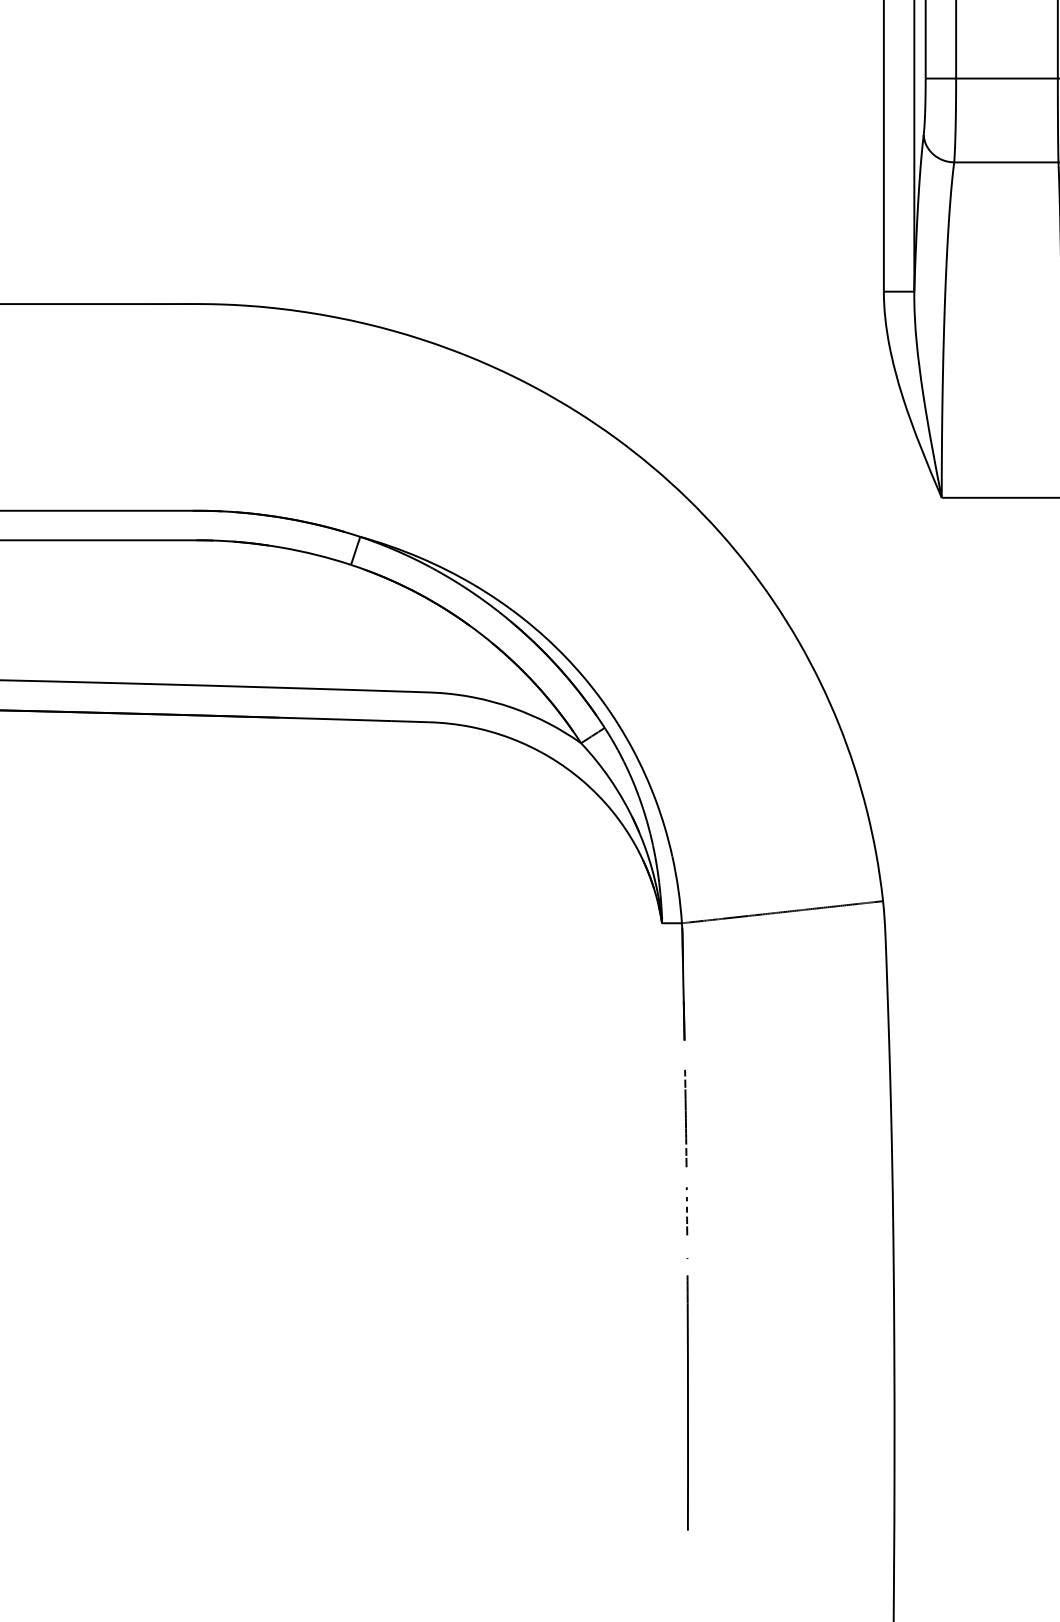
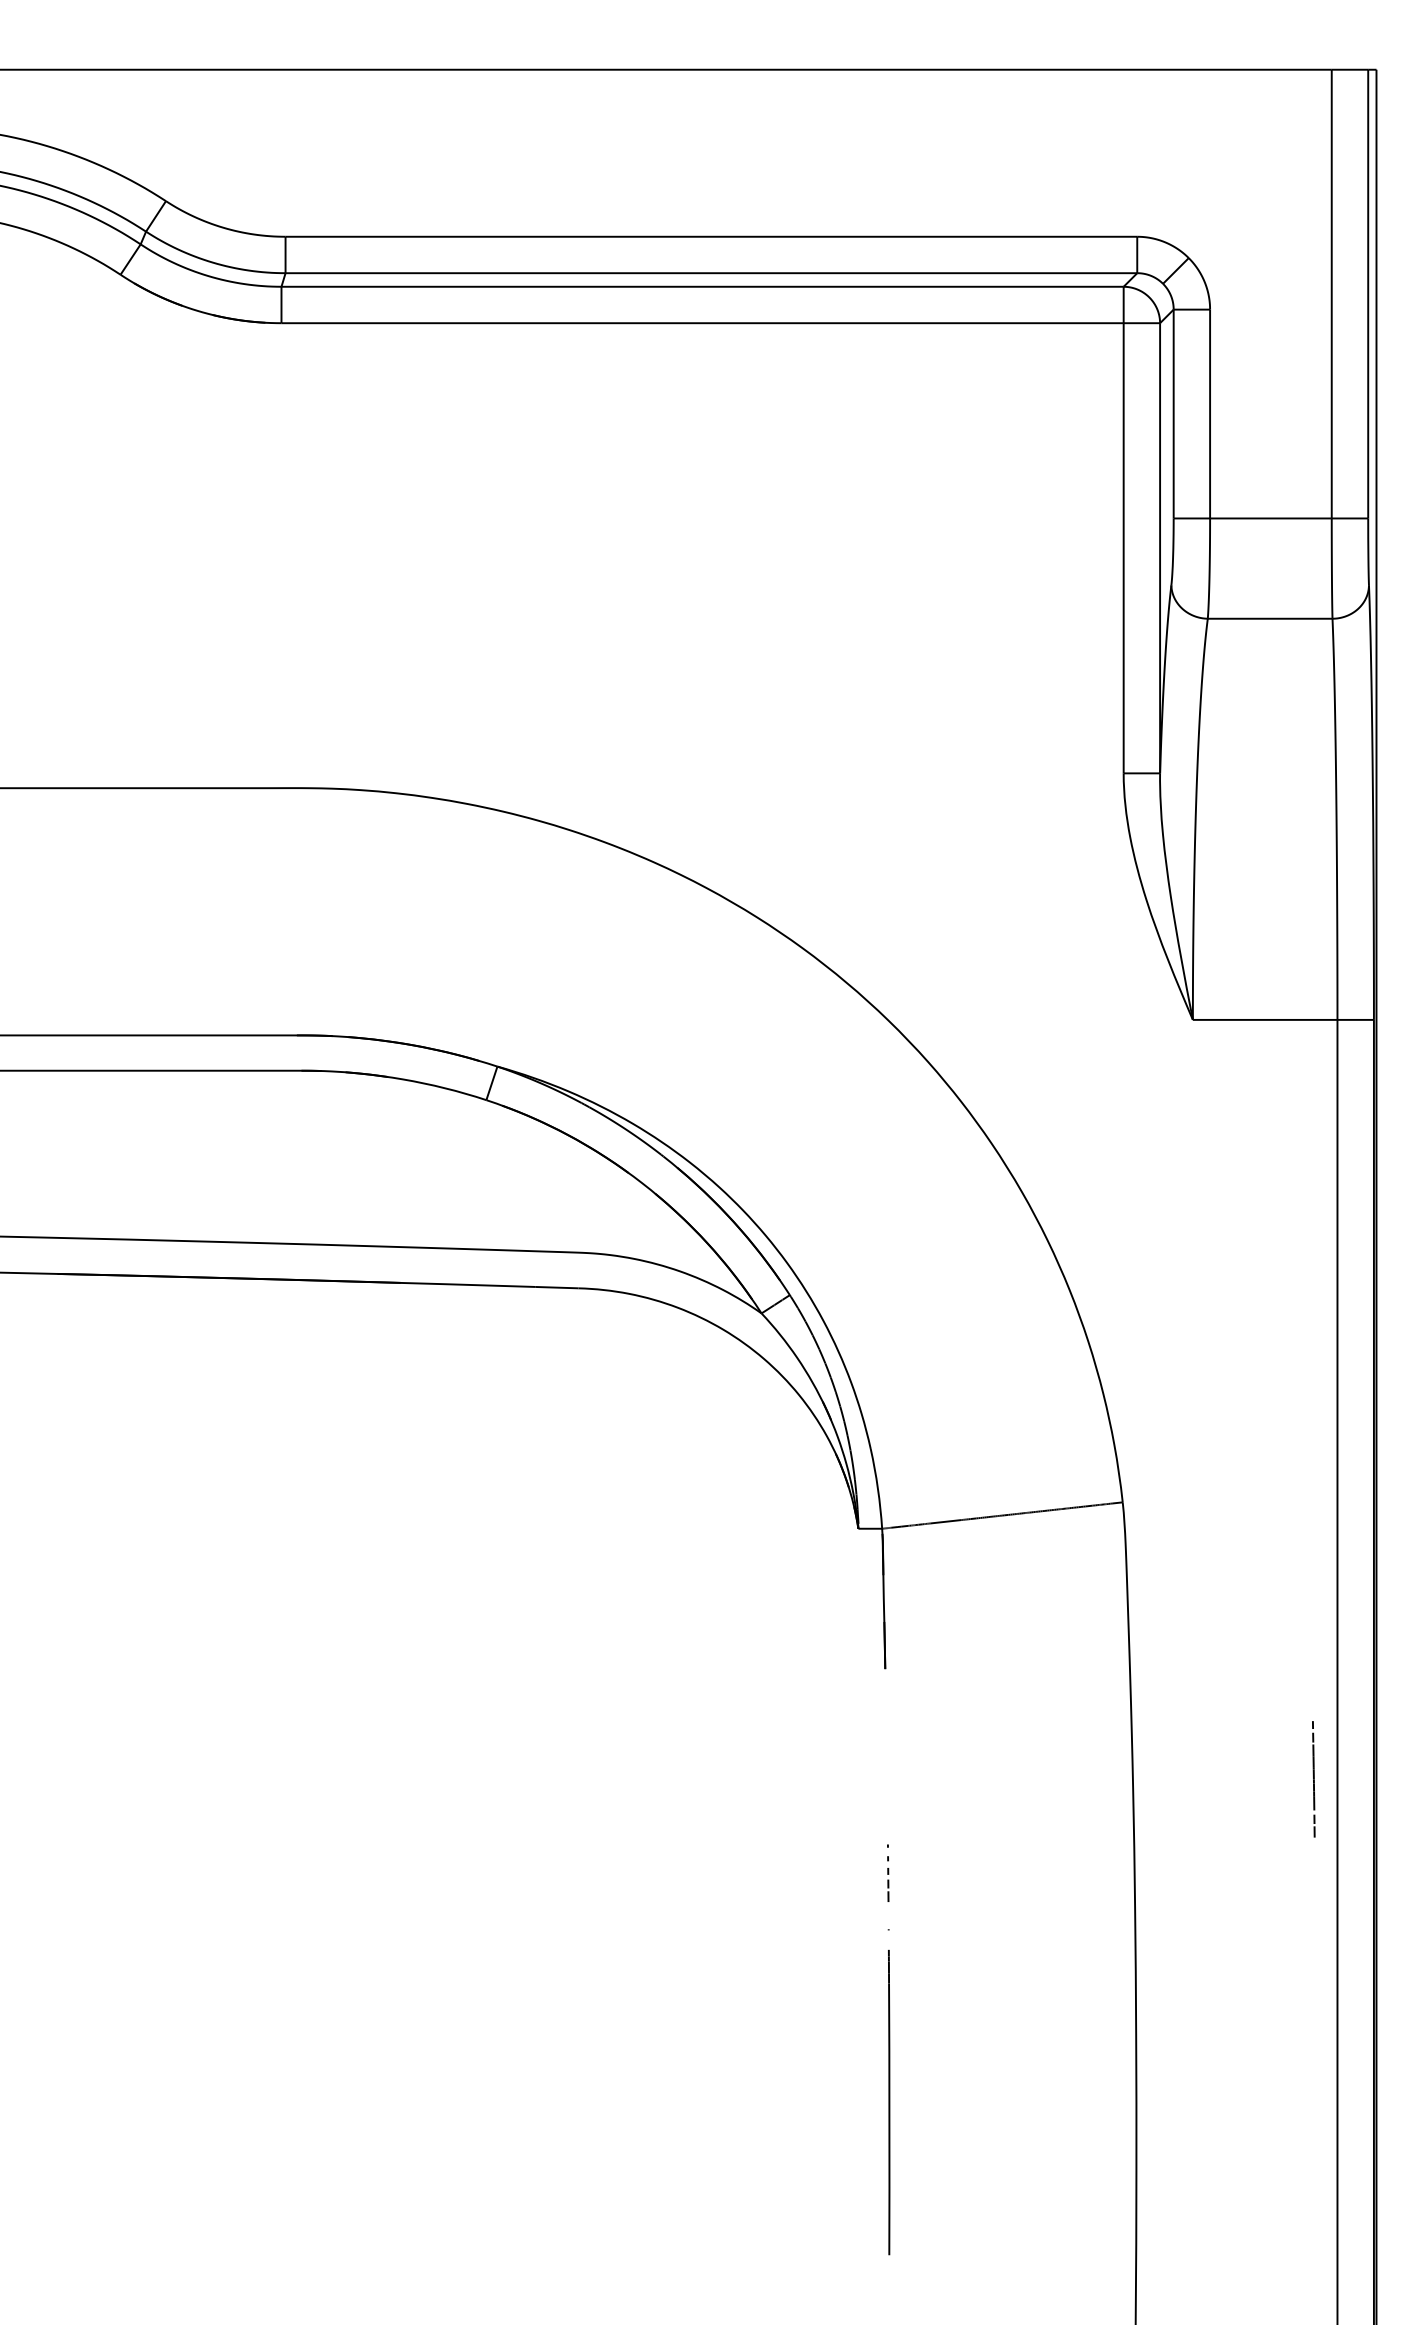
line: (685, 1118) -> (1313, 1779), moved

